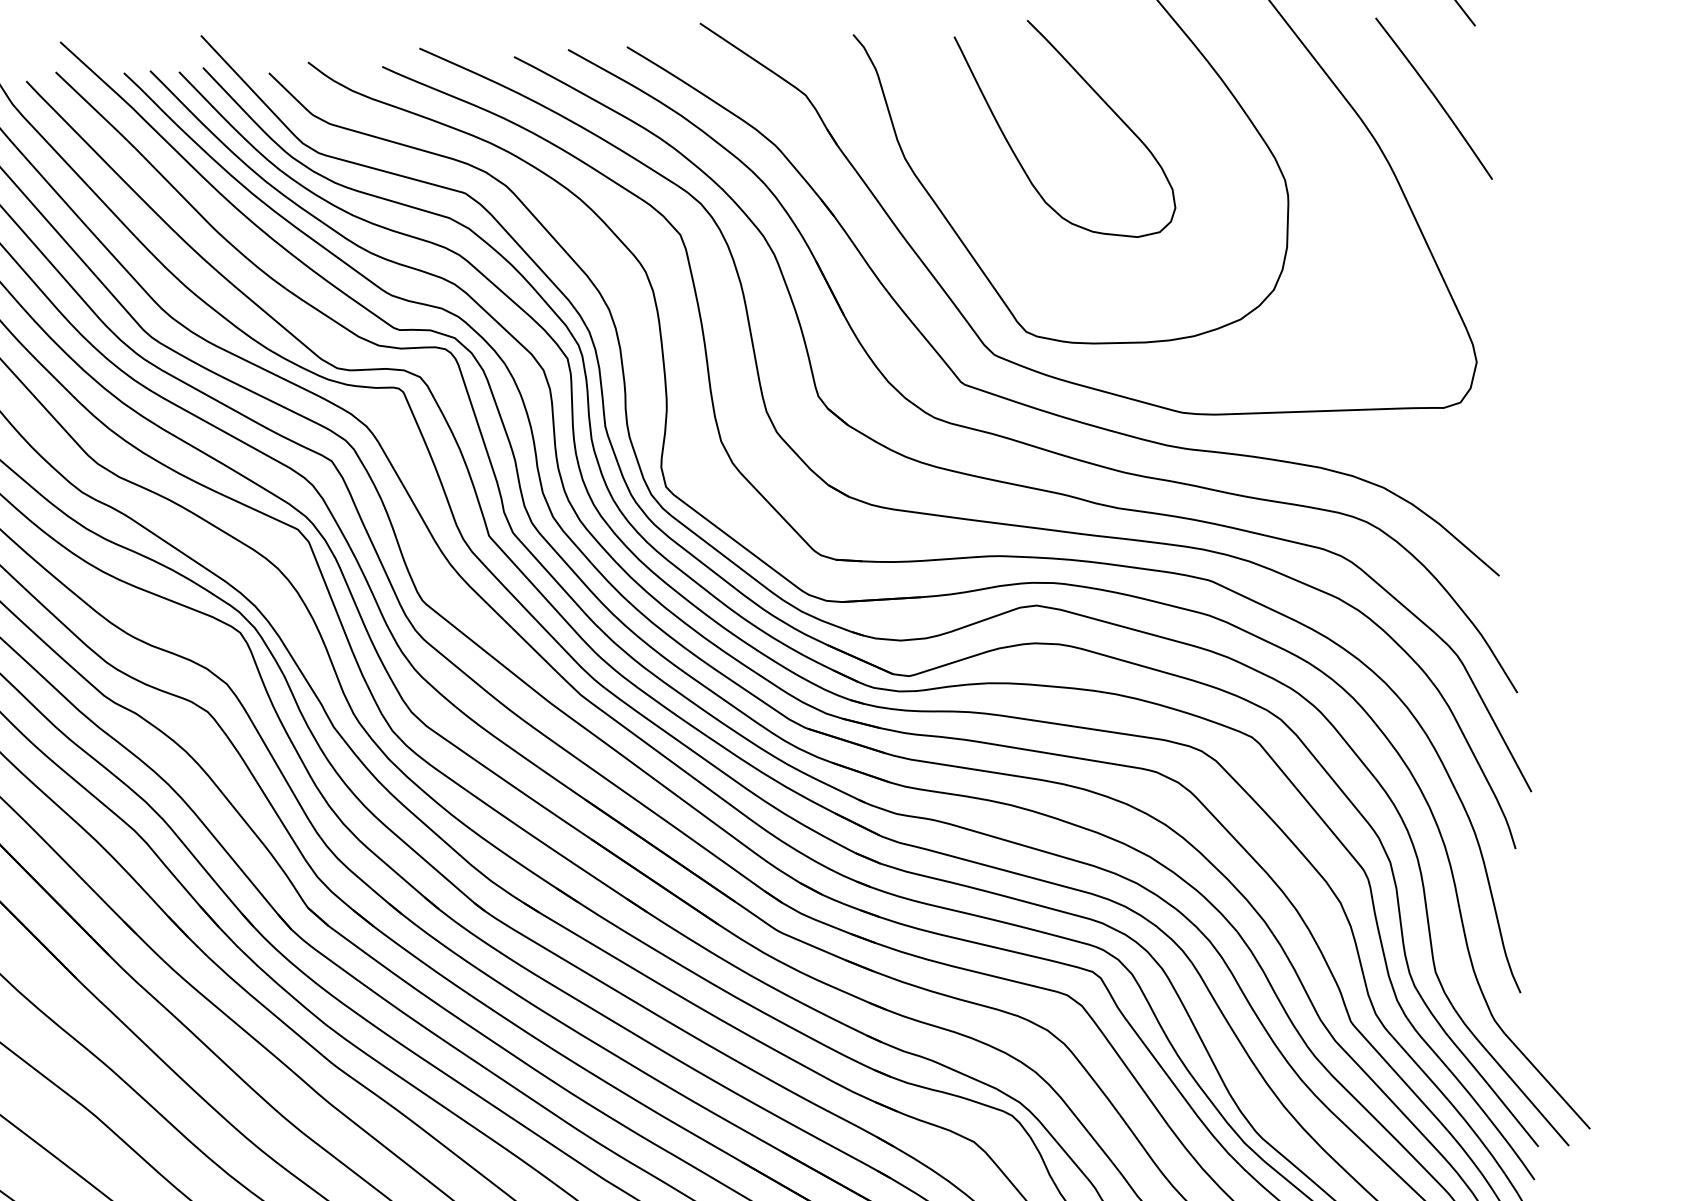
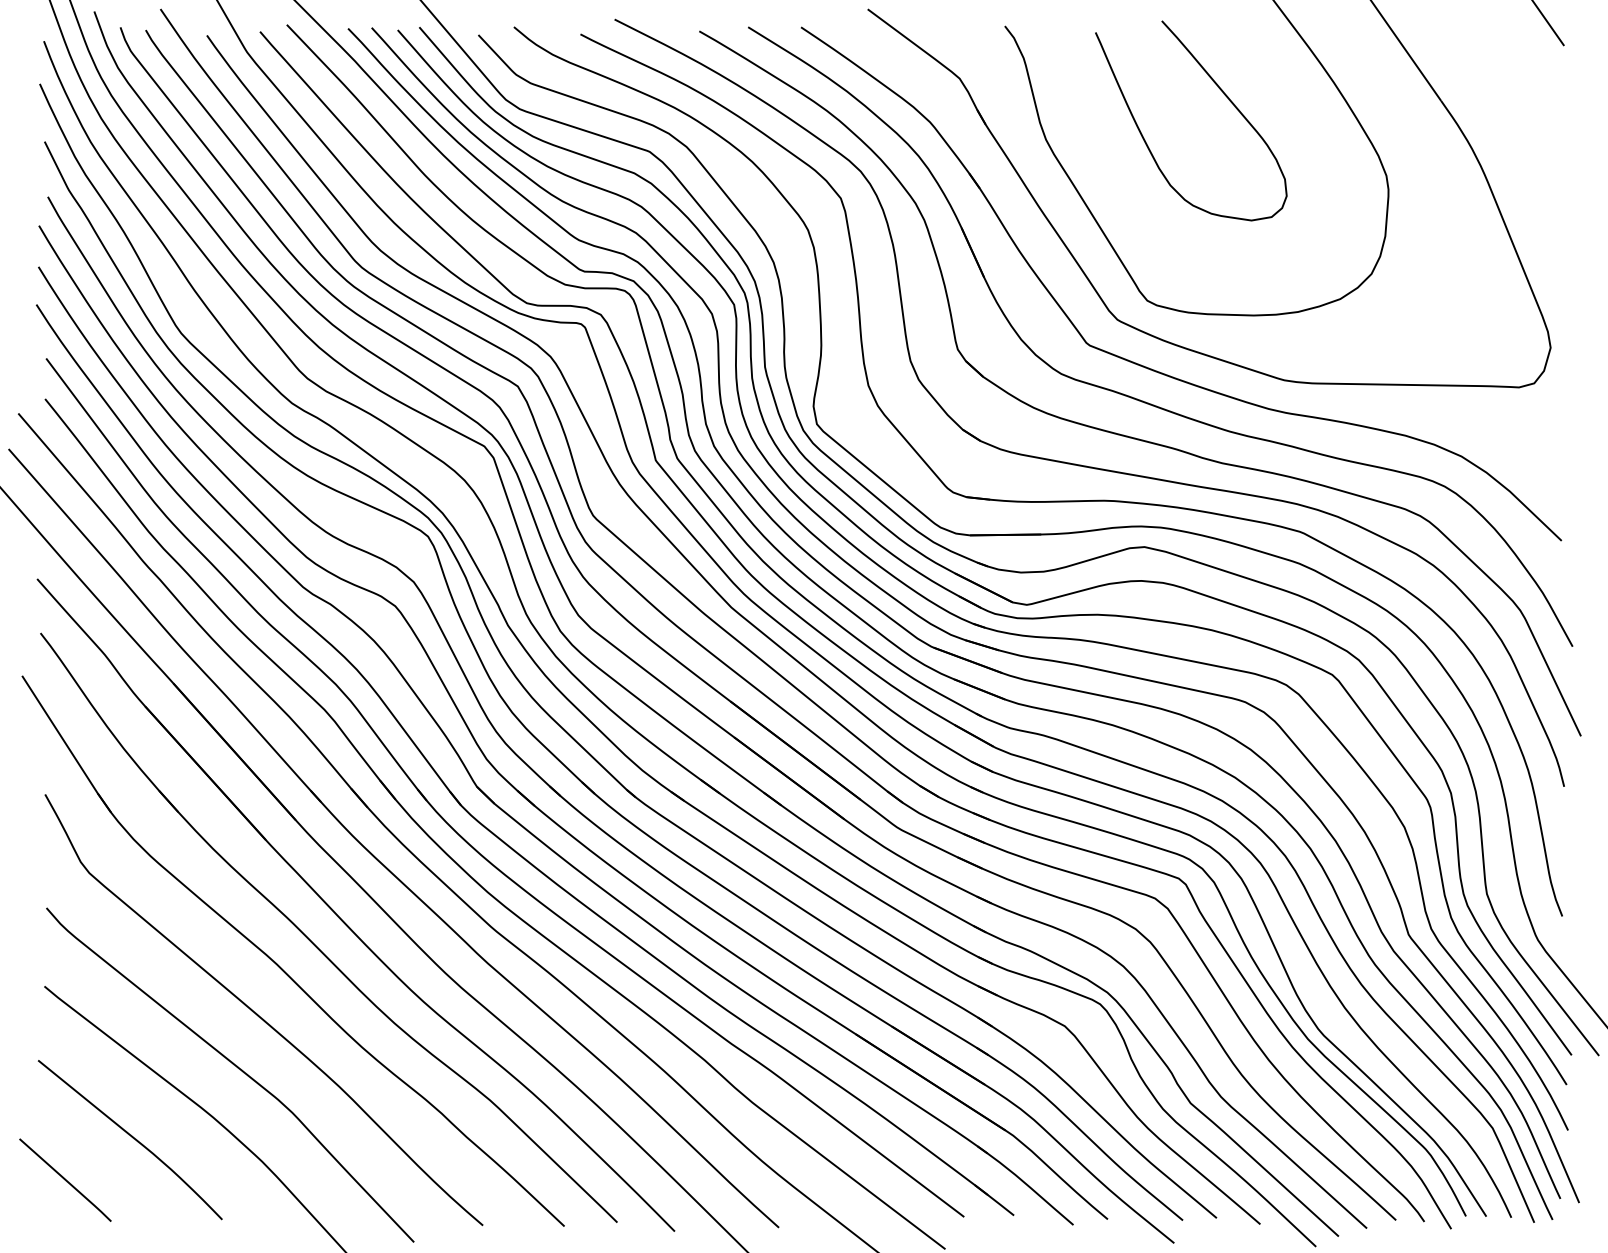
curve: (1433, 96) -> (1523, 107), removed

